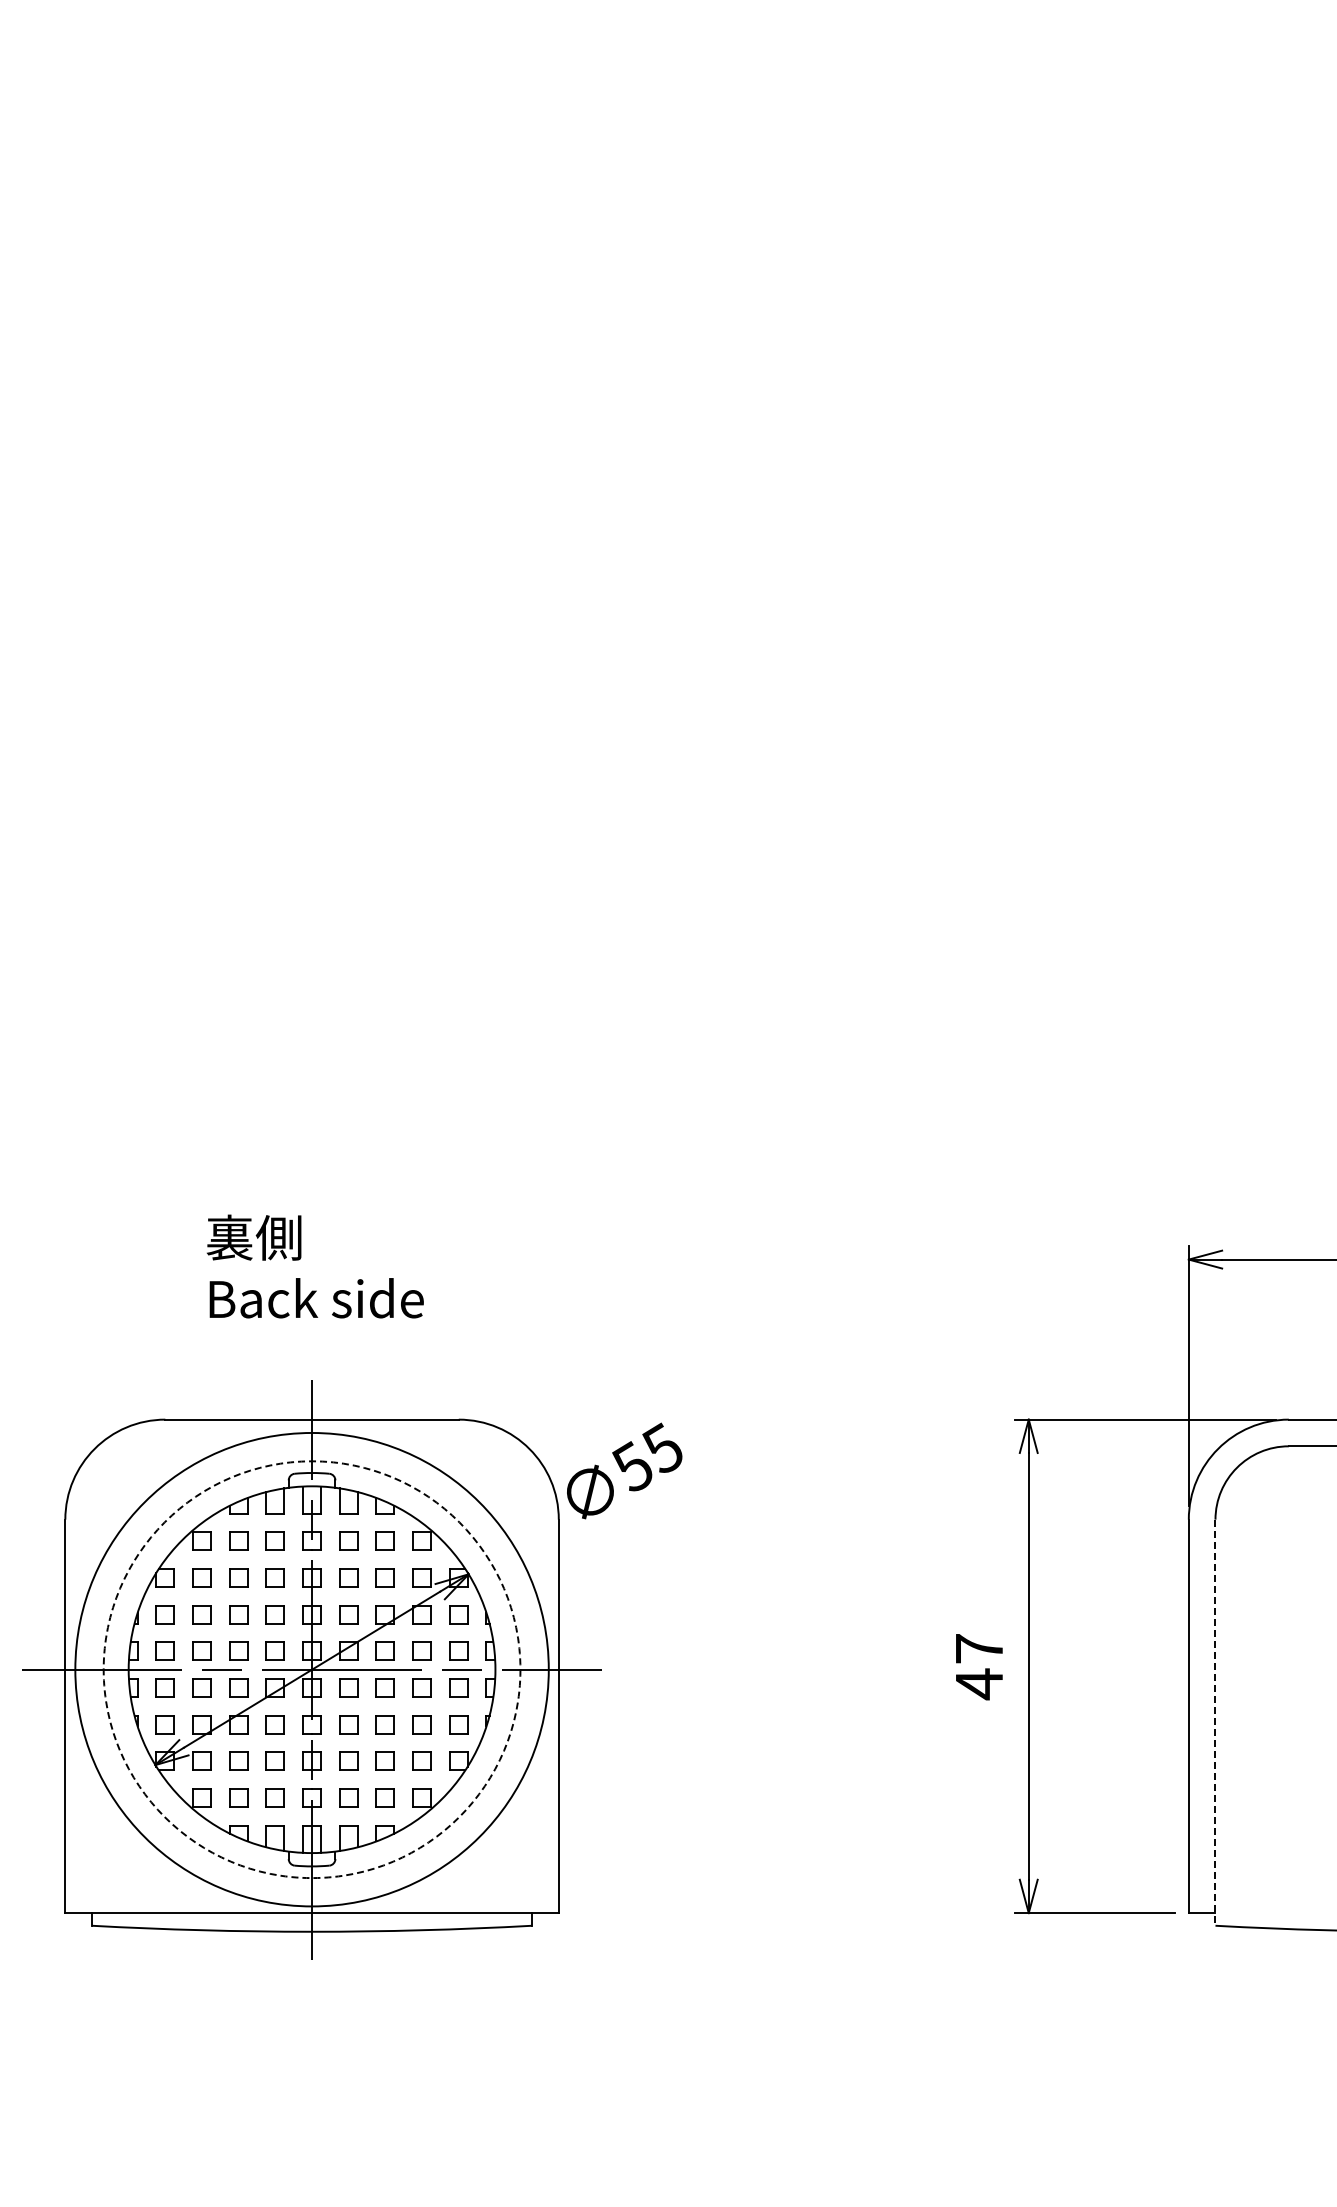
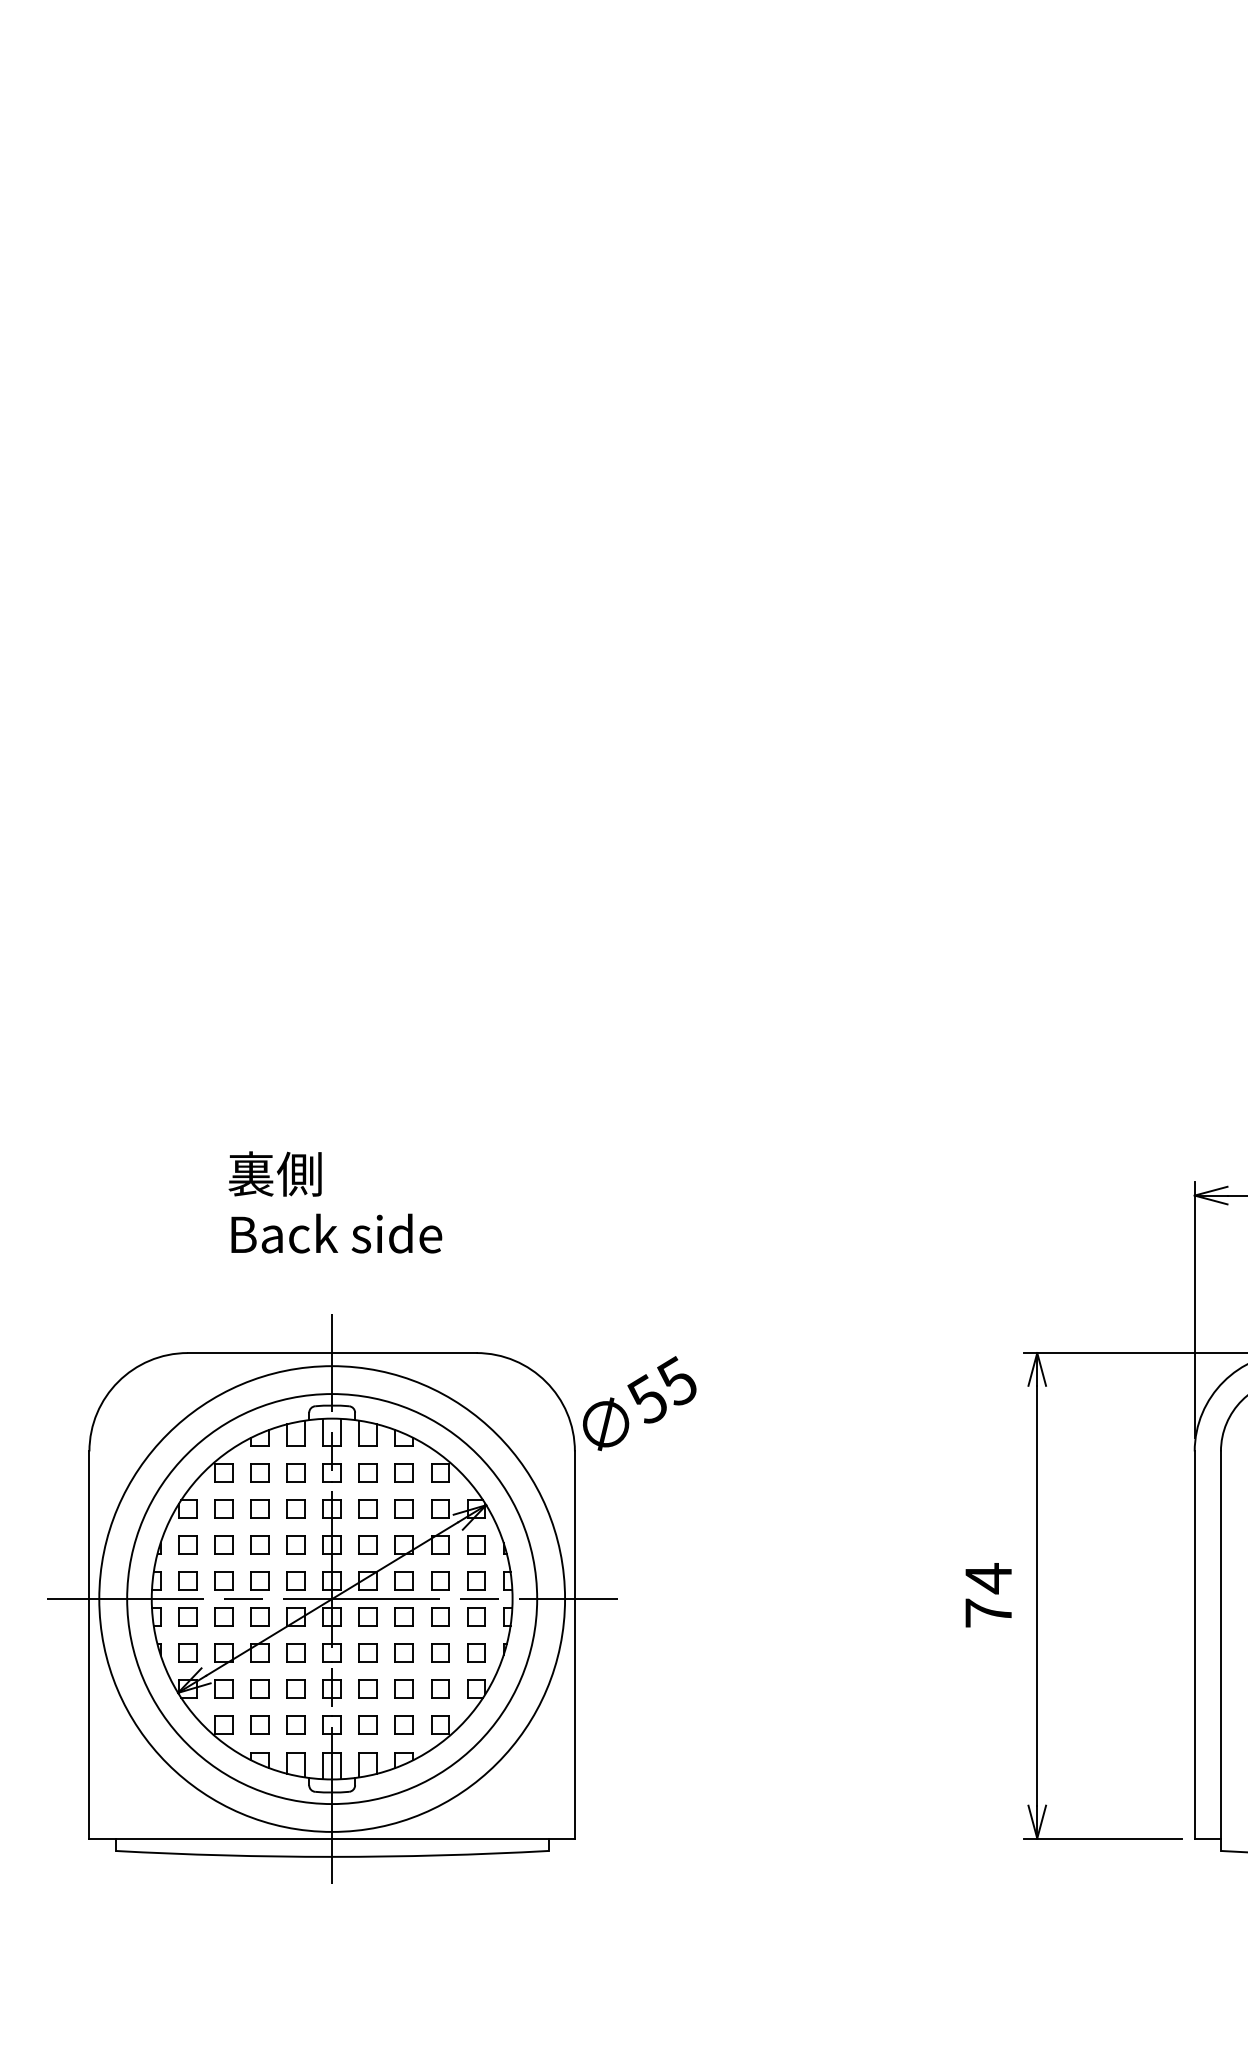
text: (979, 1666) -> (988, 1595), 47 -> 74
circle: (311, 1669) -> (331, 1598), dashed -> solid
line: (1215, 1723) -> (1220, 1651), dashed -> solid

